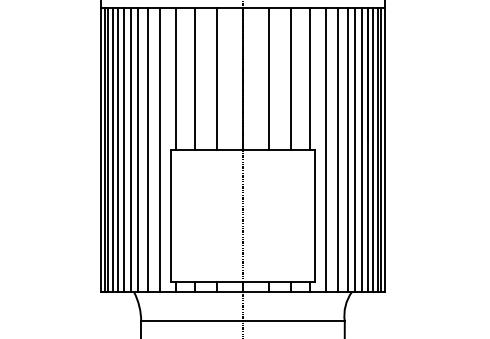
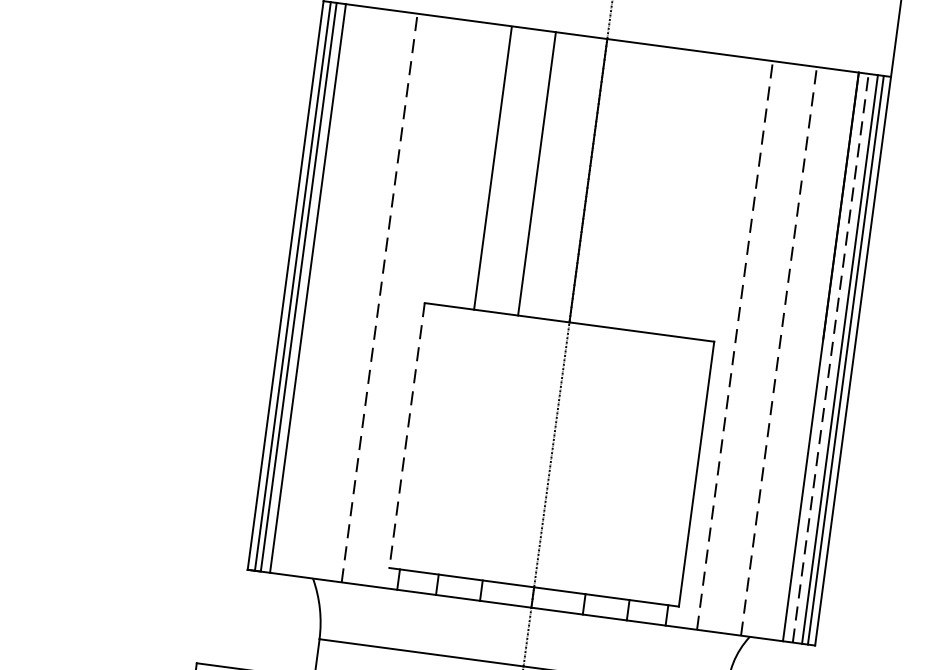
line: (176, 78) -> (455, 161), removed
line: (268, 78) -> (639, 186), removed
line: (290, 78) -> (683, 192), removed
line: (309, 78) -> (721, 197), removed
line: (117, 150) -> (317, 290), removed
line: (124, 150) -> (331, 292), removed
line: (130, 150) -> (343, 293), removed
line: (138, 150) -> (359, 295), removed
line: (148, 150) -> (379, 298), solid -> dashed
line: (160, 150) -> (403, 301), removed
line: (325, 150) -> (734, 345), solid -> dashed
line: (337, 150) -> (758, 349), removed
line: (347, 150) -> (778, 351), solid -> dashed
line: (355, 150) -> (794, 353), removed
line: (361, 150) -> (806, 355), removed
line: (373, 150) -> (830, 358), solid -> dashed
line: (170, 216) -> (406, 436), solid -> dashed

